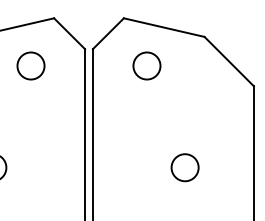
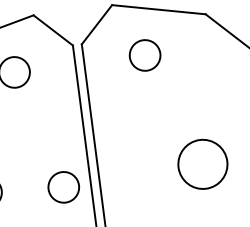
circle: (184, 167) -> (202, 164), size x1.6
circle: (60, 171) -> (63, 186), added

